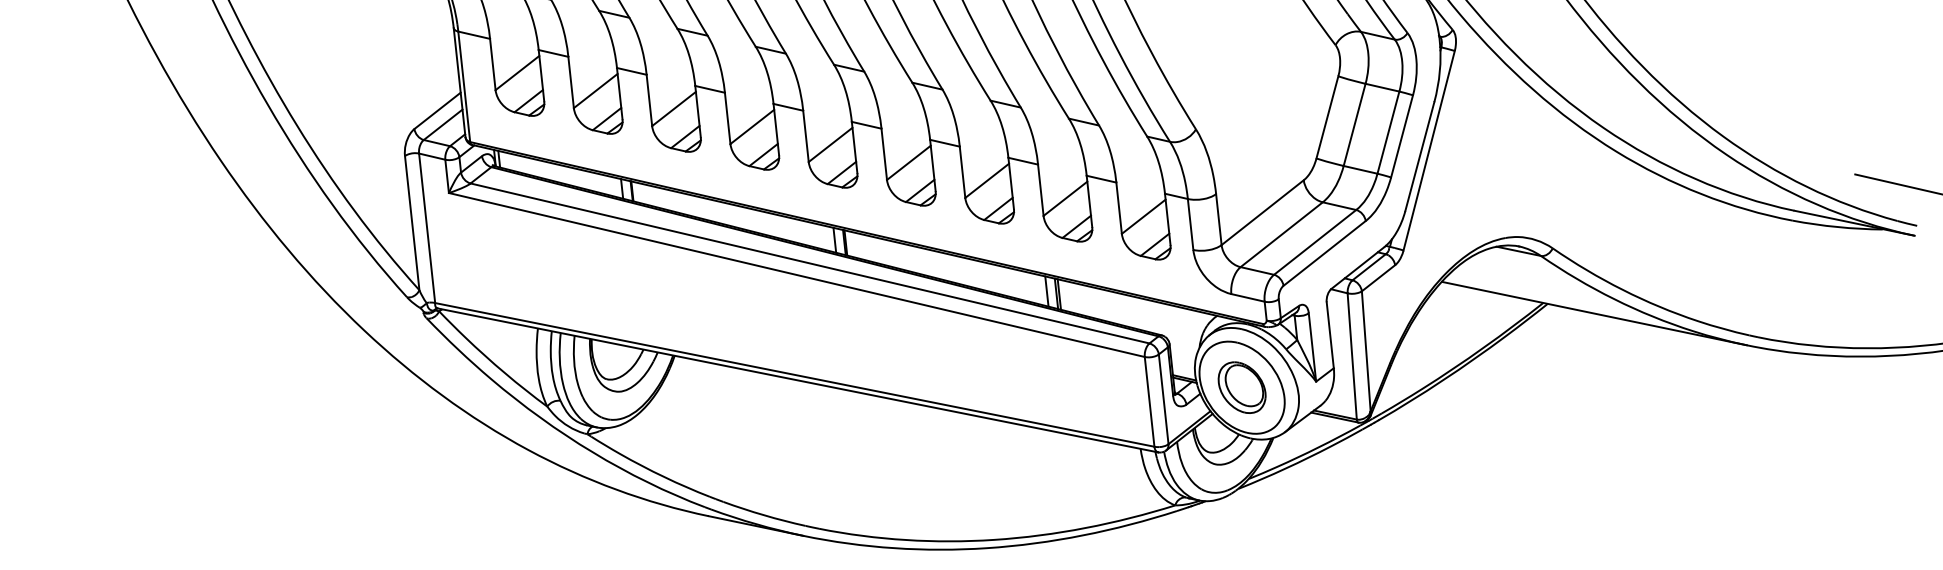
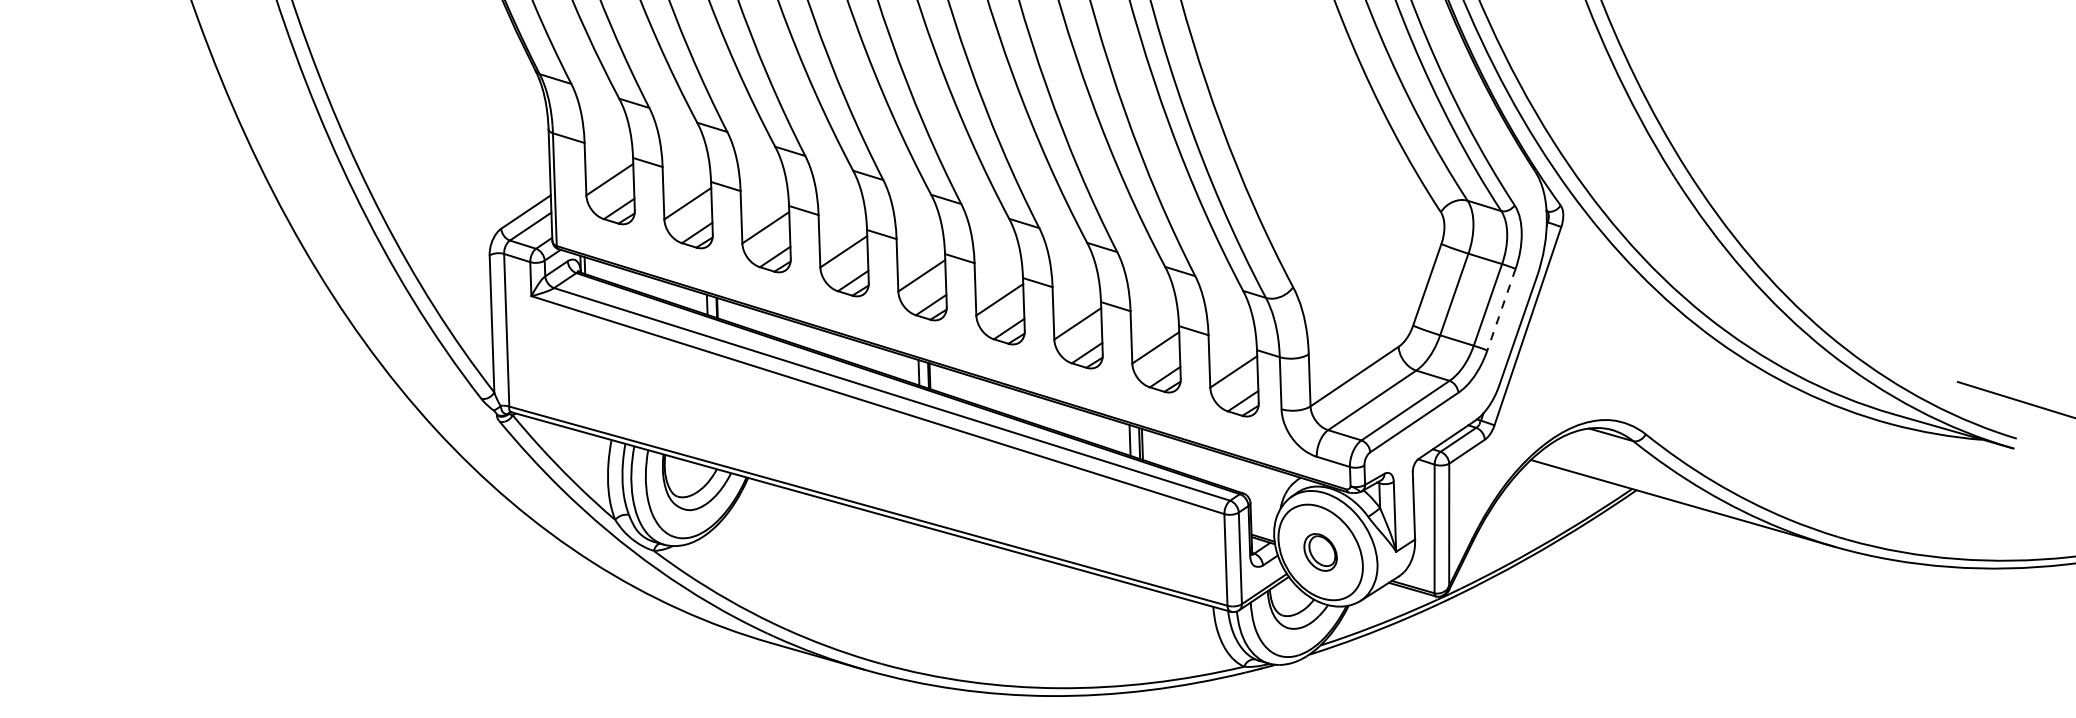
line: (1402, 137) -> (1501, 310), solid -> dashed
part: (1241, 387) -> (1320, 552), size x0.7

